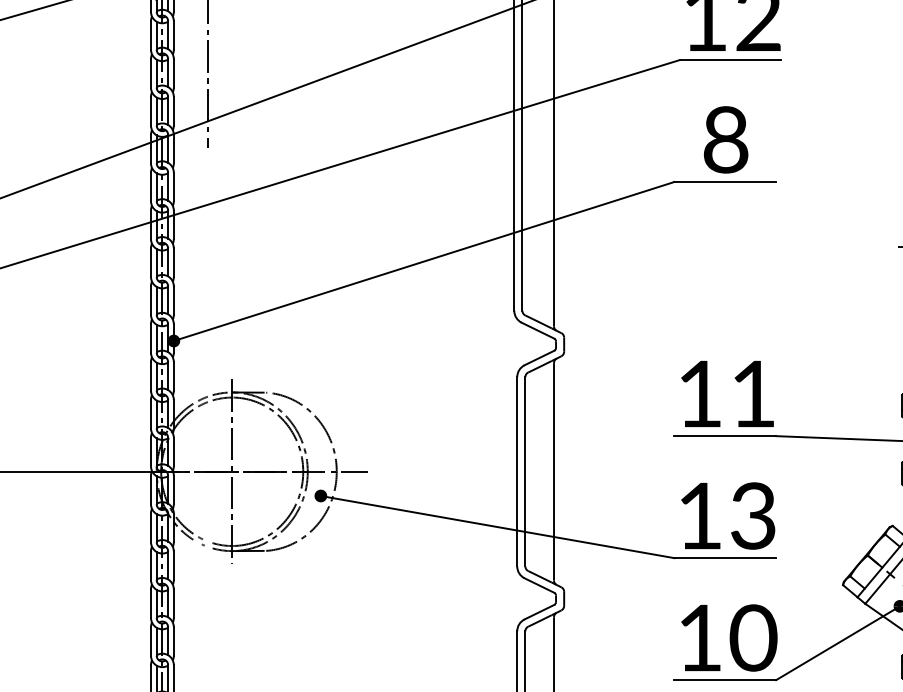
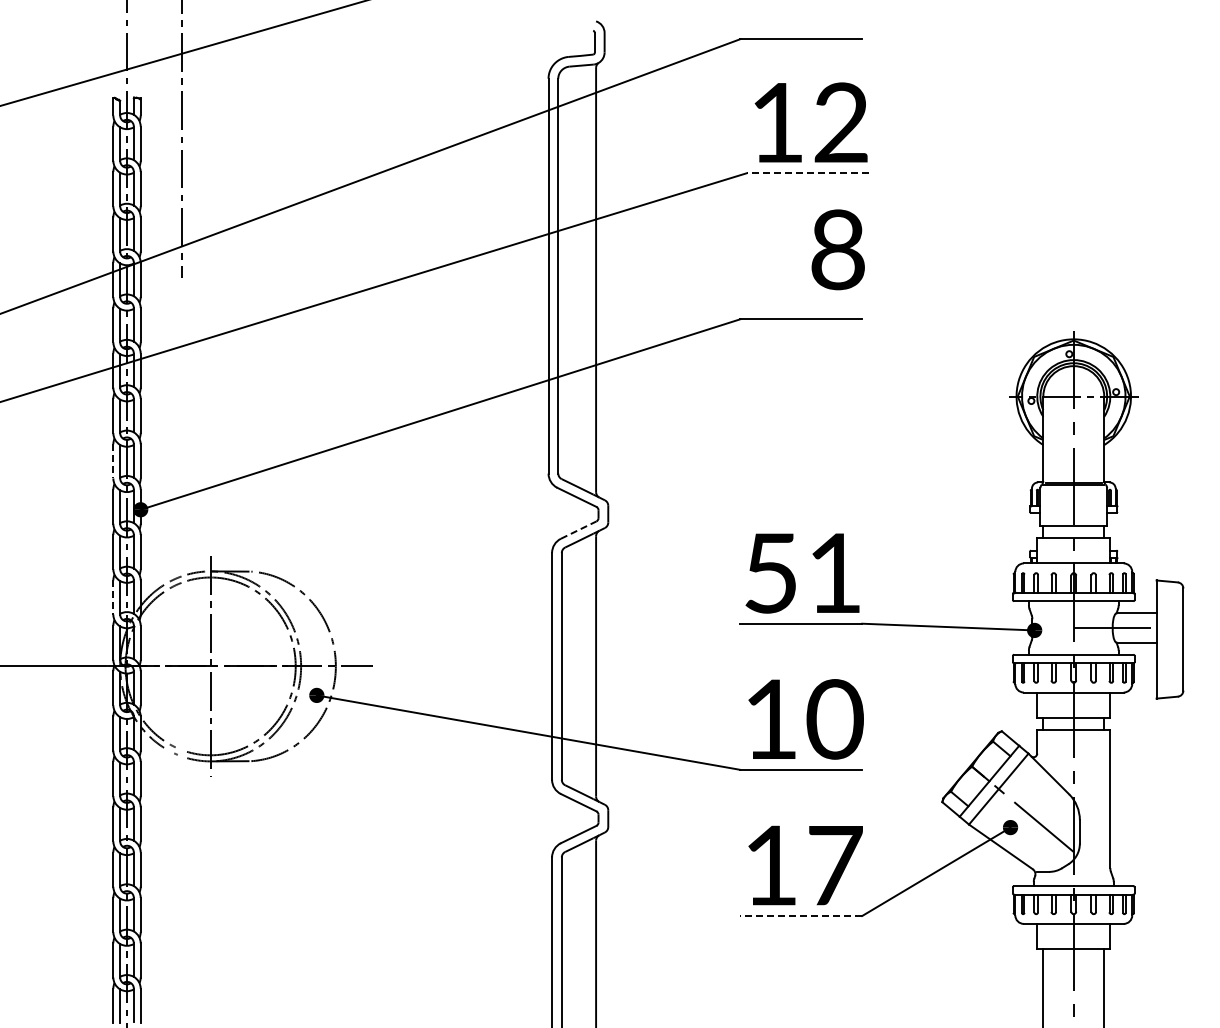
line: (730, 60) -> (807, 173), solid -> dashed
text: (725, 139) -> (837, 249), moved
line: (151, 300) -> (113, 461), solid -> dashed
line: (539, 358) -> (578, 530), solid -> dashed
text: (699, 394) -> (770, 573), 11 -> 51
line: (151, 414) -> (113, 597), solid -> dashed
text: (753, 516) -> (834, 719), 13 -> 10
text: (753, 637) -> (834, 865), 10 -> 17
line: (725, 680) -> (801, 916), solid -> dashed

